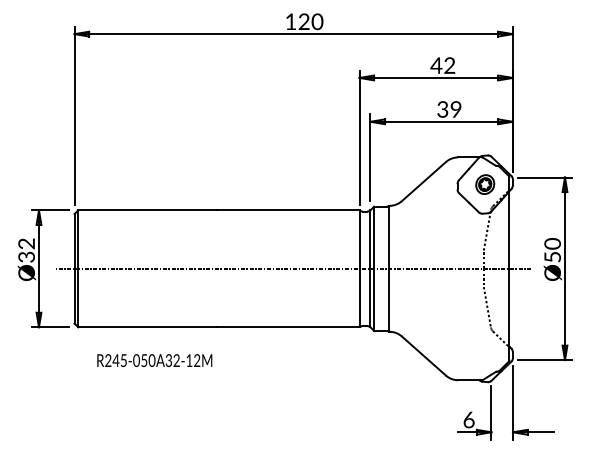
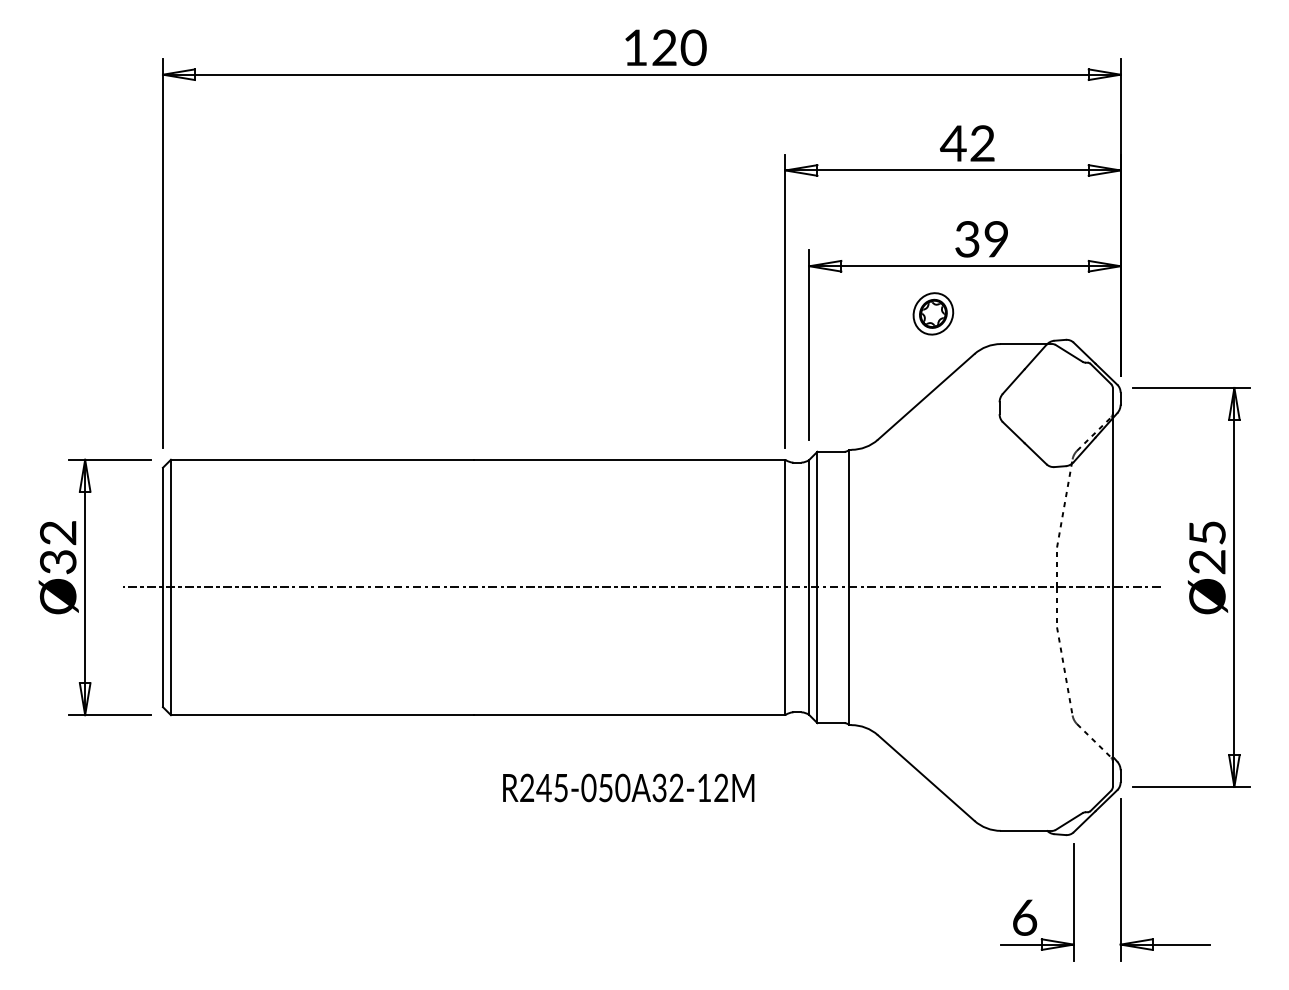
part: (485, 184) -> (933, 313), moved
text: (552, 250) -> (1207, 547), Ø50 -> Ø25
text: (154, 360) -> (628, 787), moved

